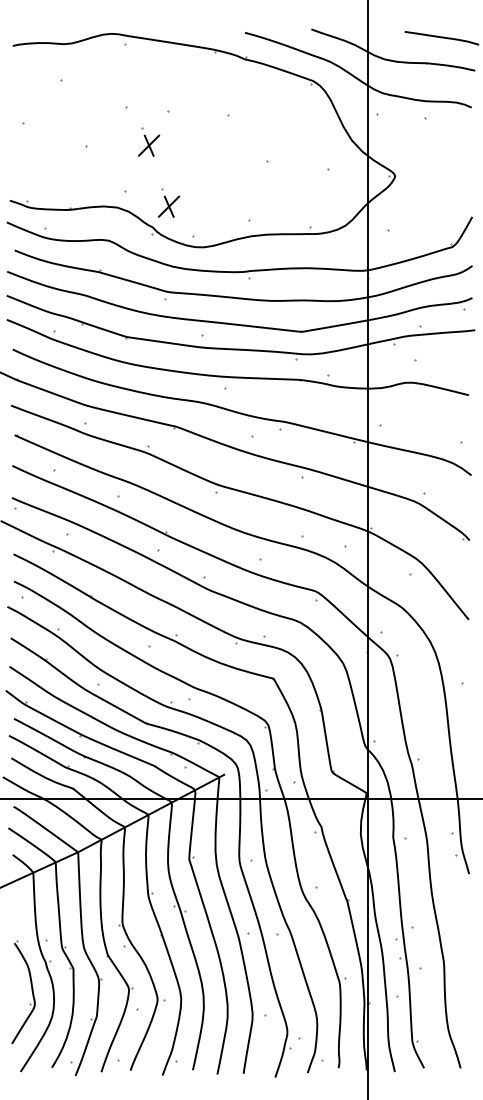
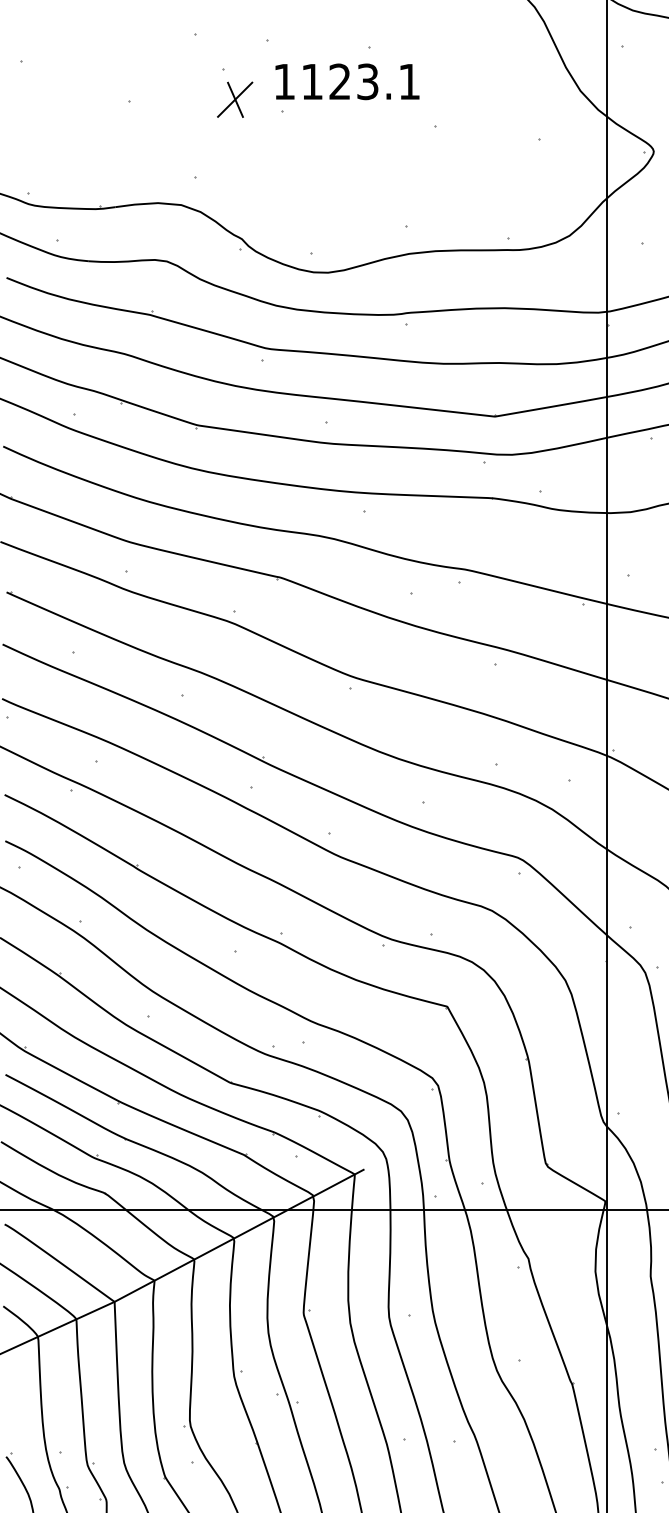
part: (214, 138) -> (346, 87), added
part: (168, 202) -> (268, 196), removed

